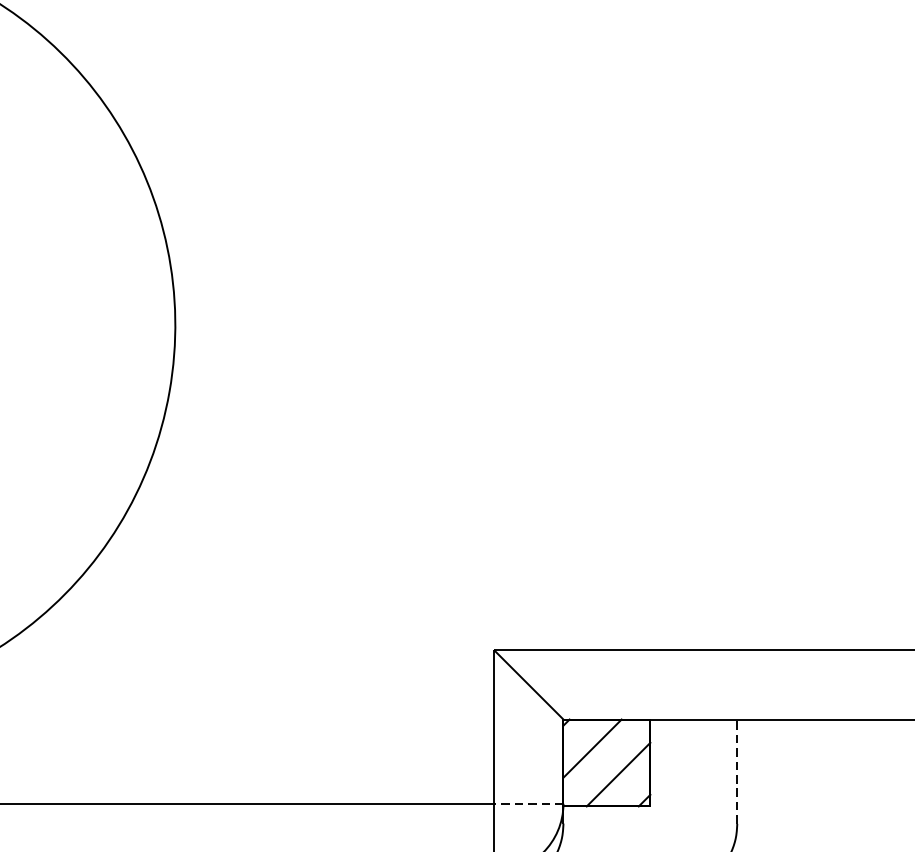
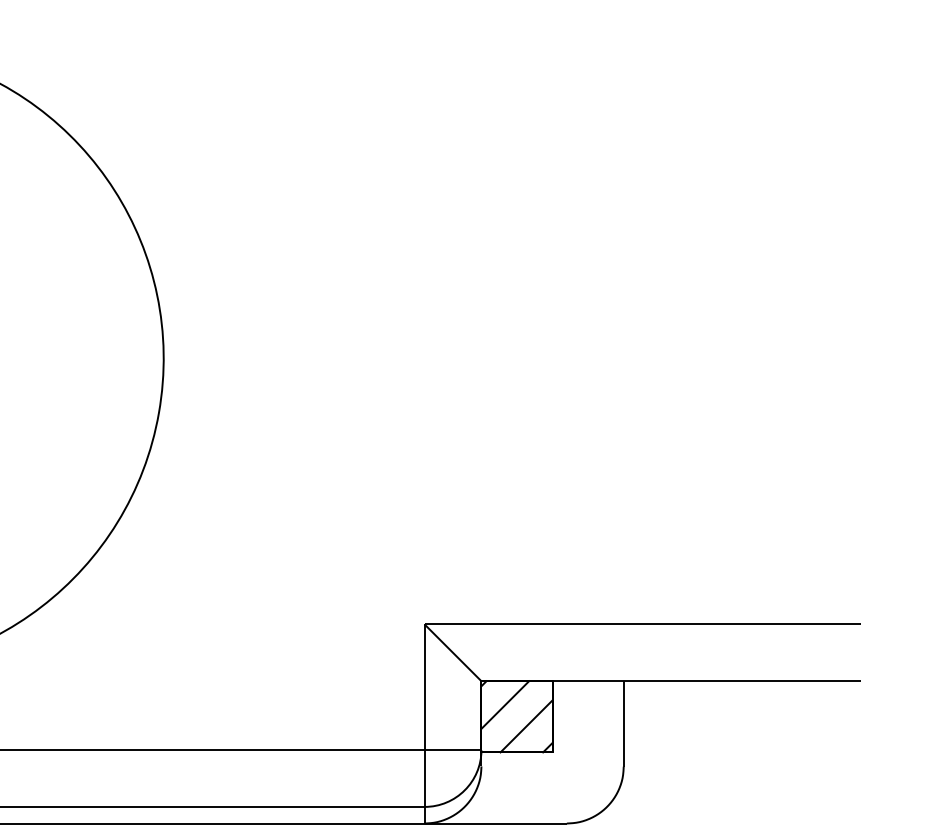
line: (736, 771) -> (623, 723), dashed -> solid
line: (528, 804) -> (452, 750), dashed -> solid

